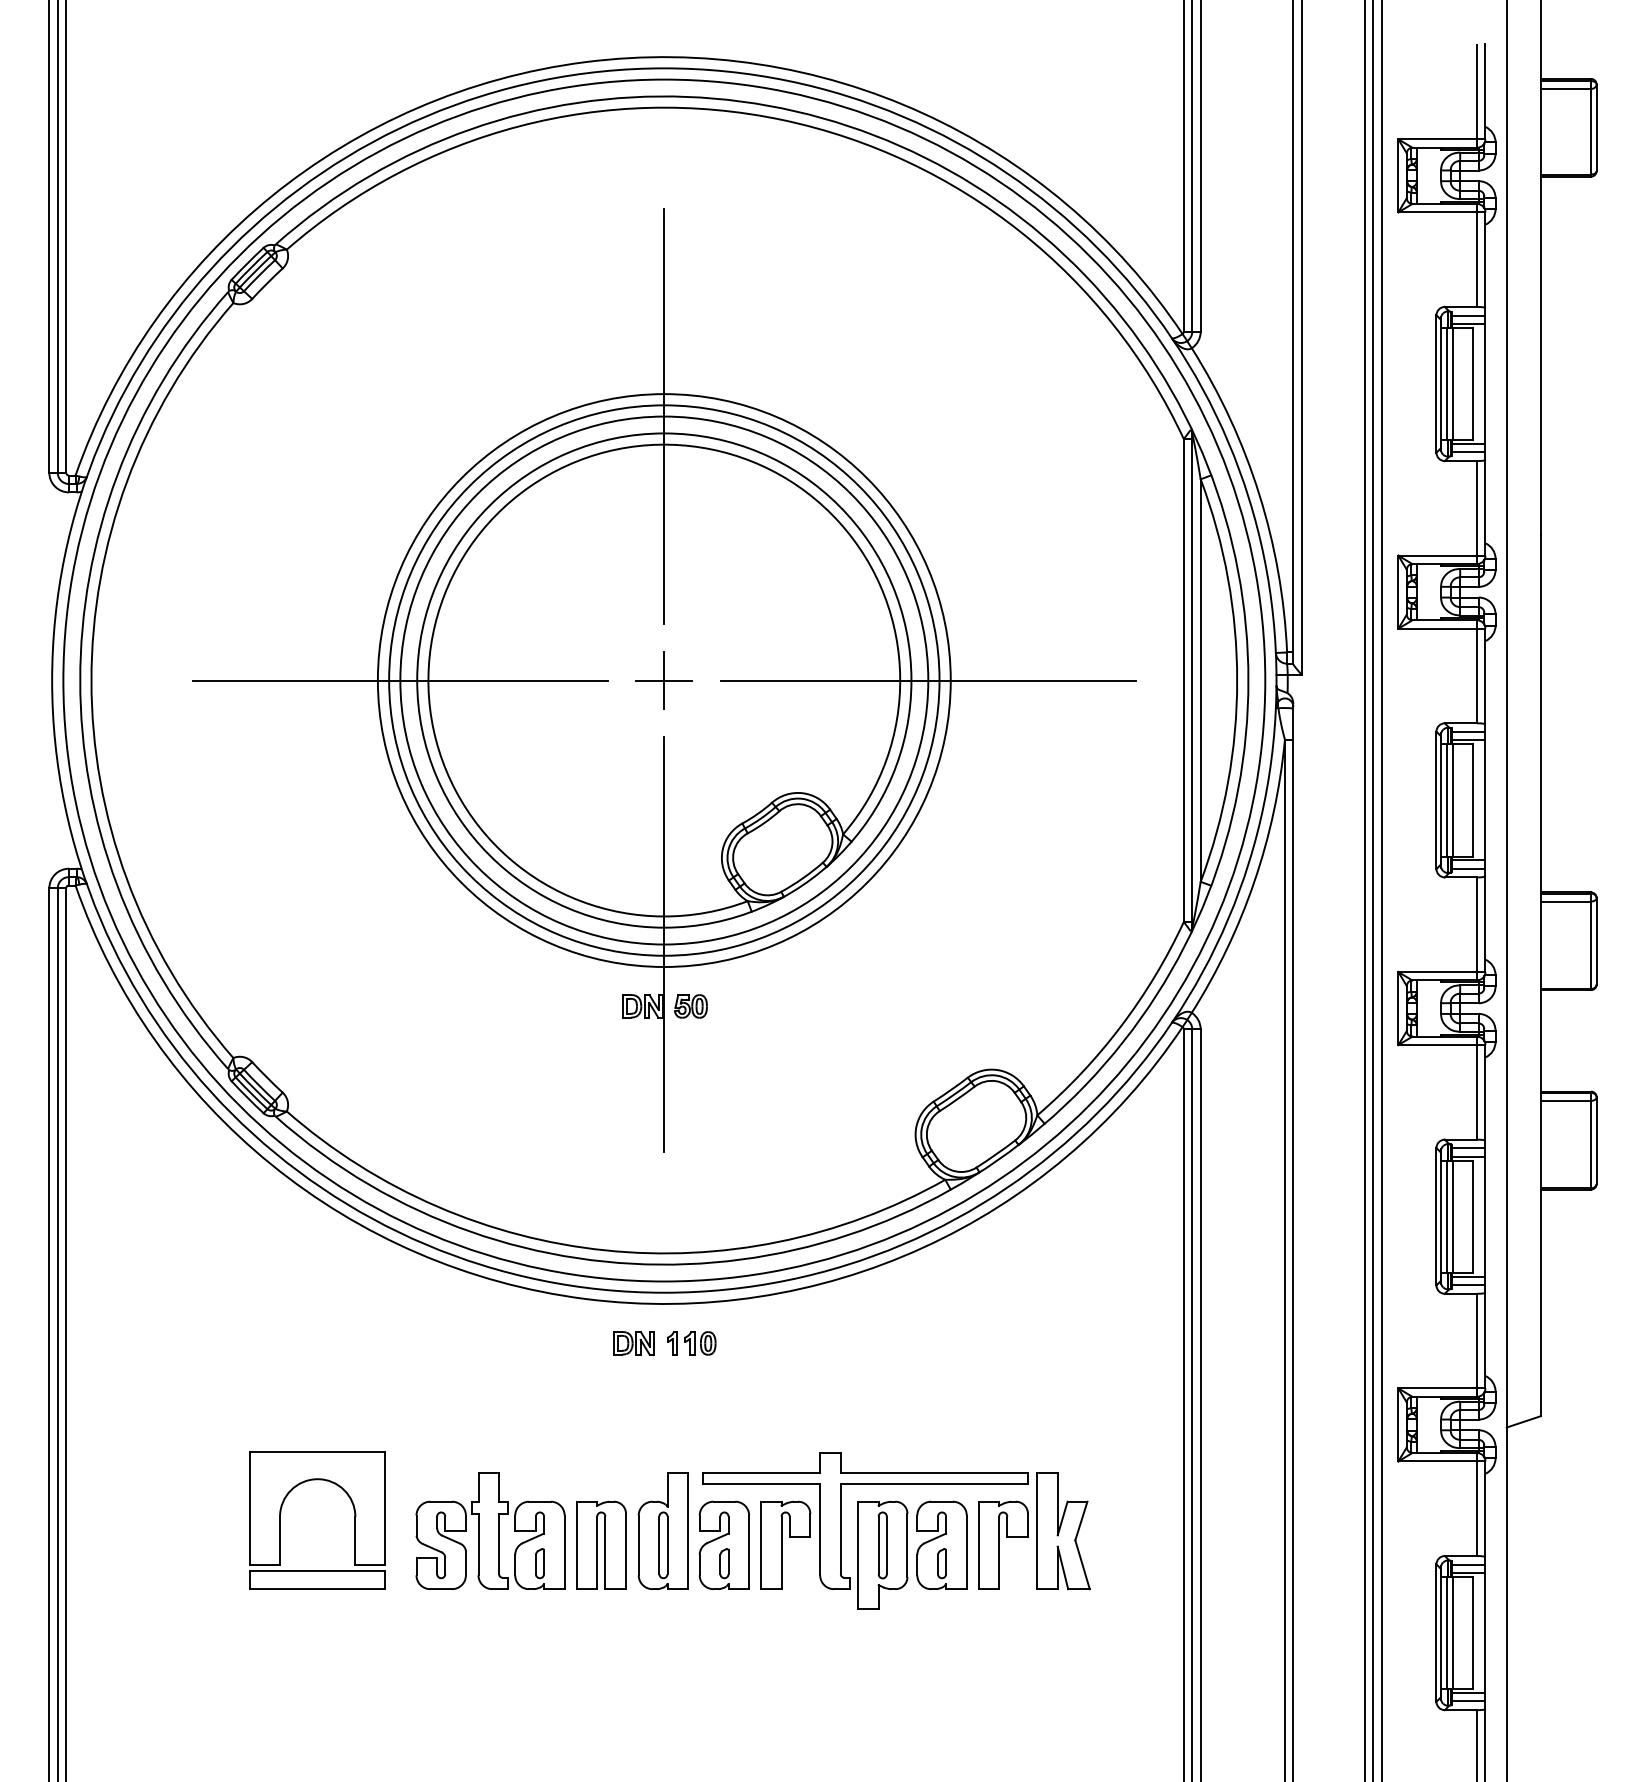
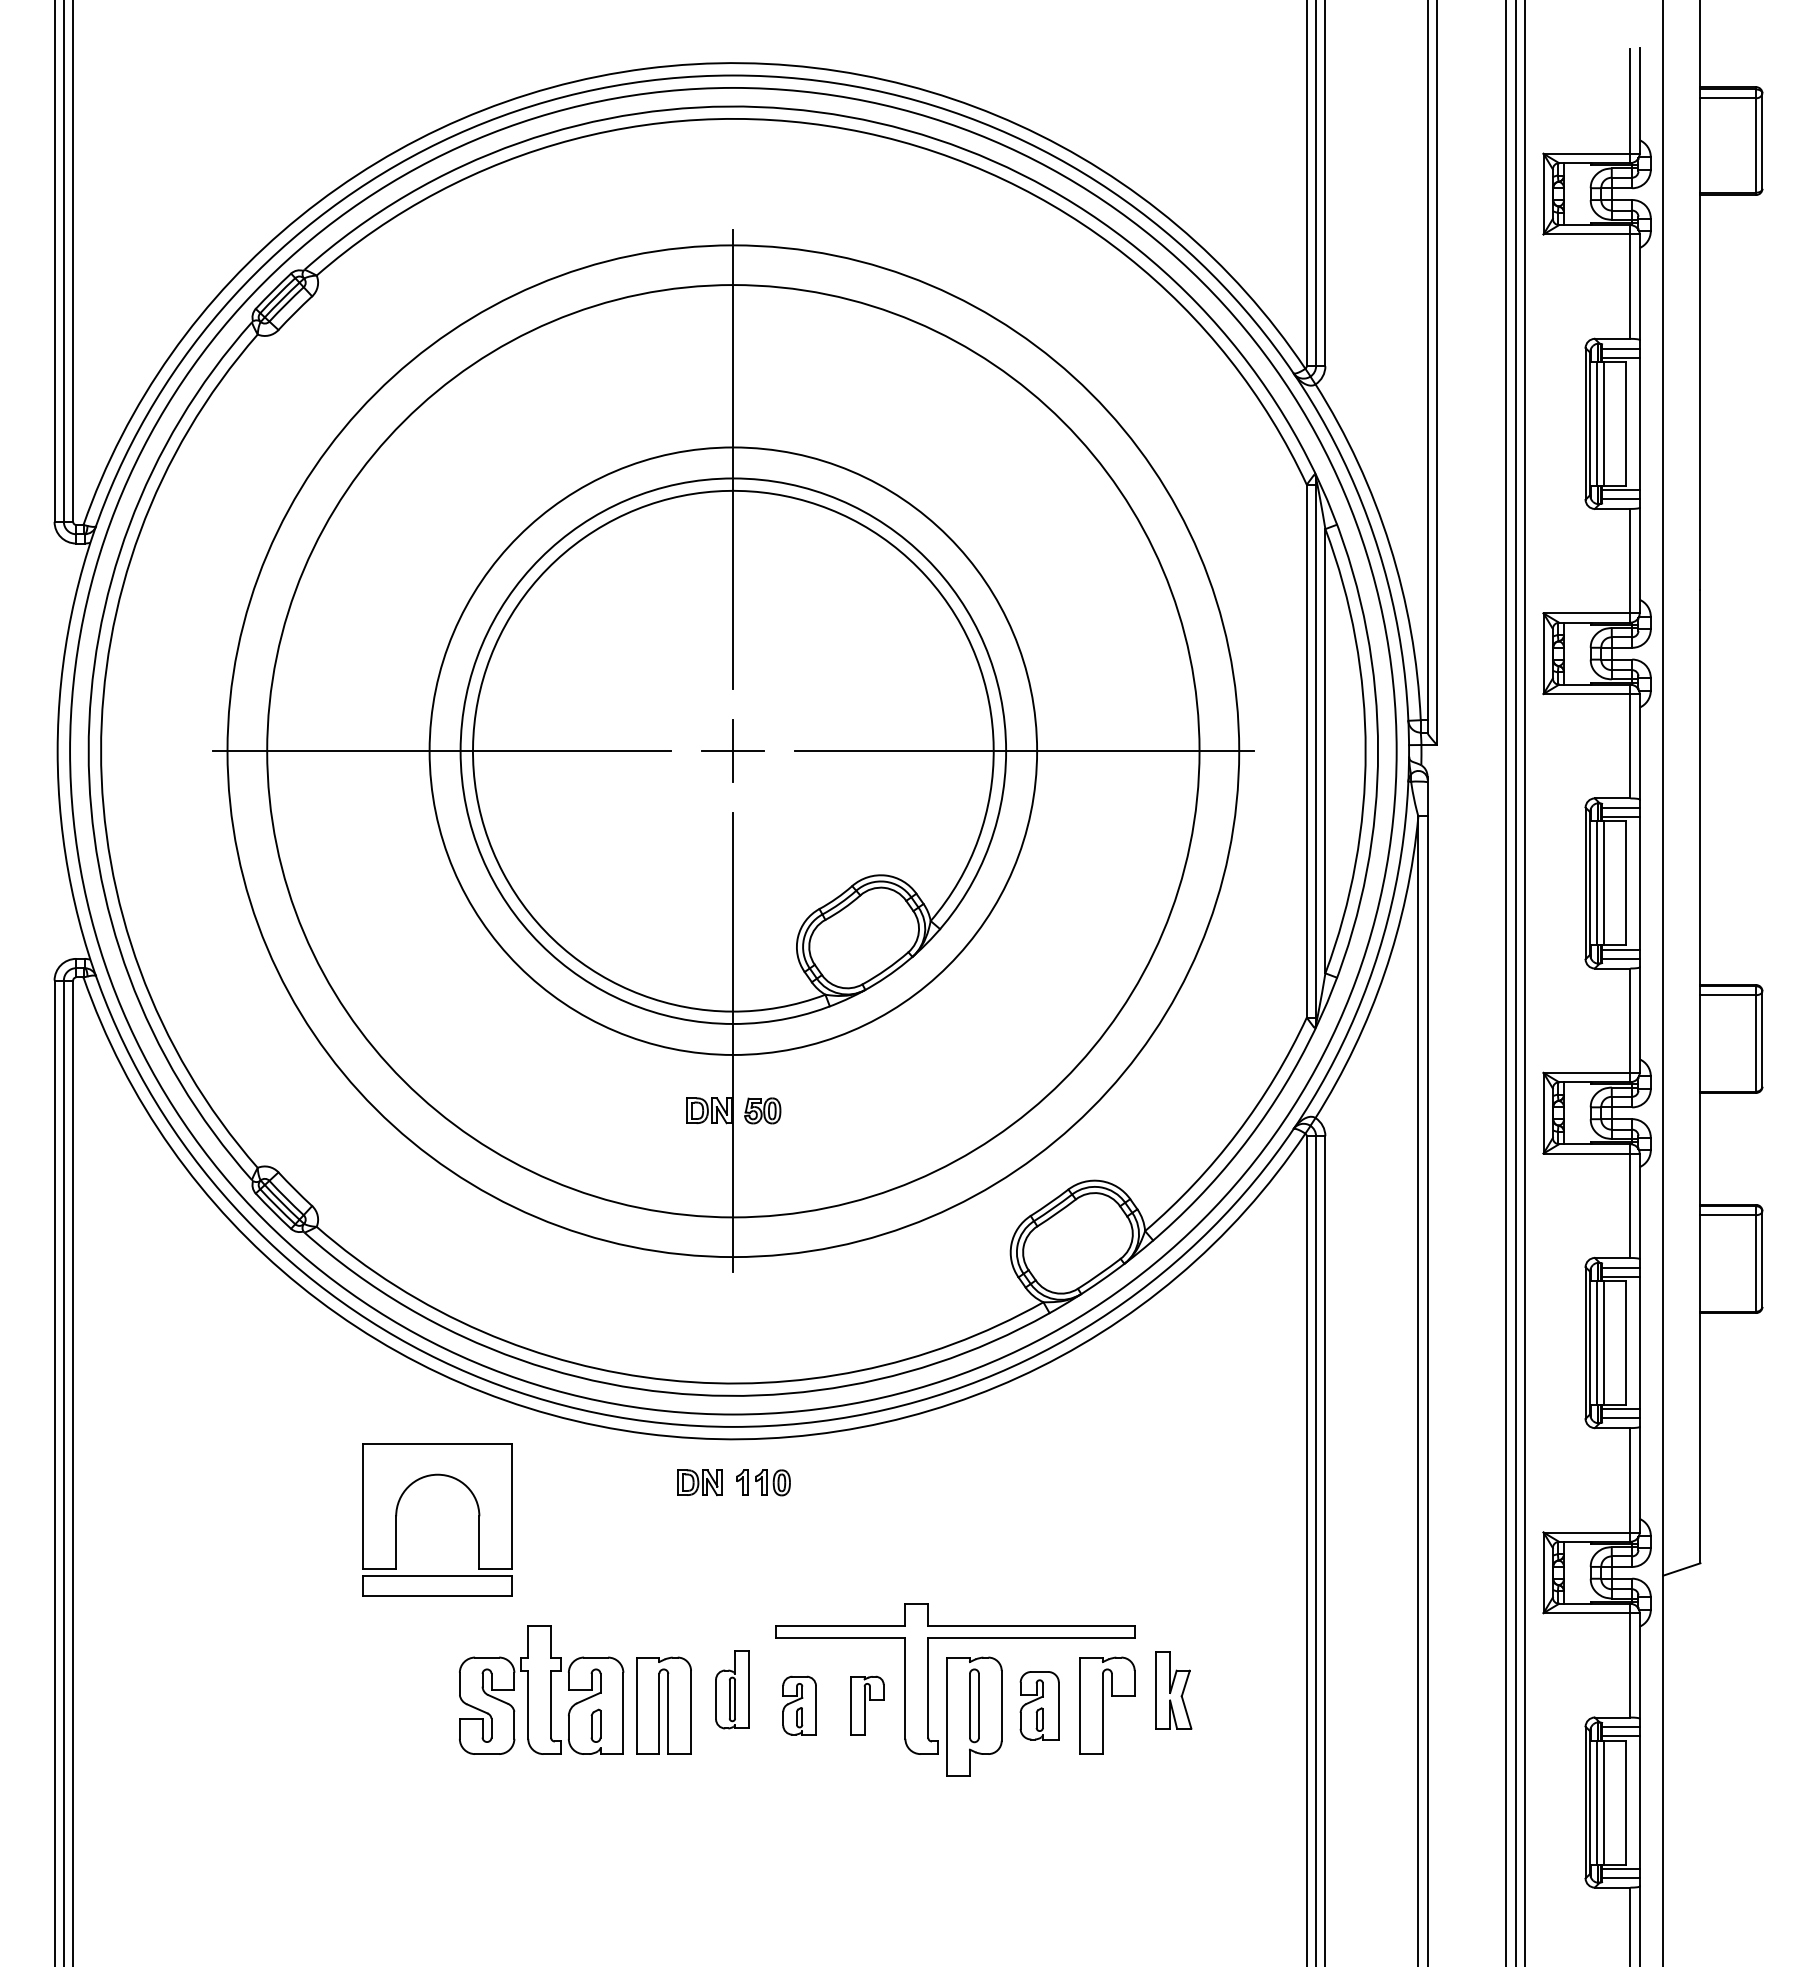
circle: (664, 679) -> (733, 750), size x1.6
circle: (664, 680) -> (733, 751), size x1.6
part: (281, 1516) -> (397, 1515), moved
part: (663, 1530) -> (732, 1689), size x0.6
part: (1063, 1531) -> (1173, 1690), size x0.6
part: (724, 1545) -> (799, 1705), size x0.6
part: (785, 1545) -> (867, 1705), size x0.6
part: (941, 1545) -> (1039, 1705), size x0.7

